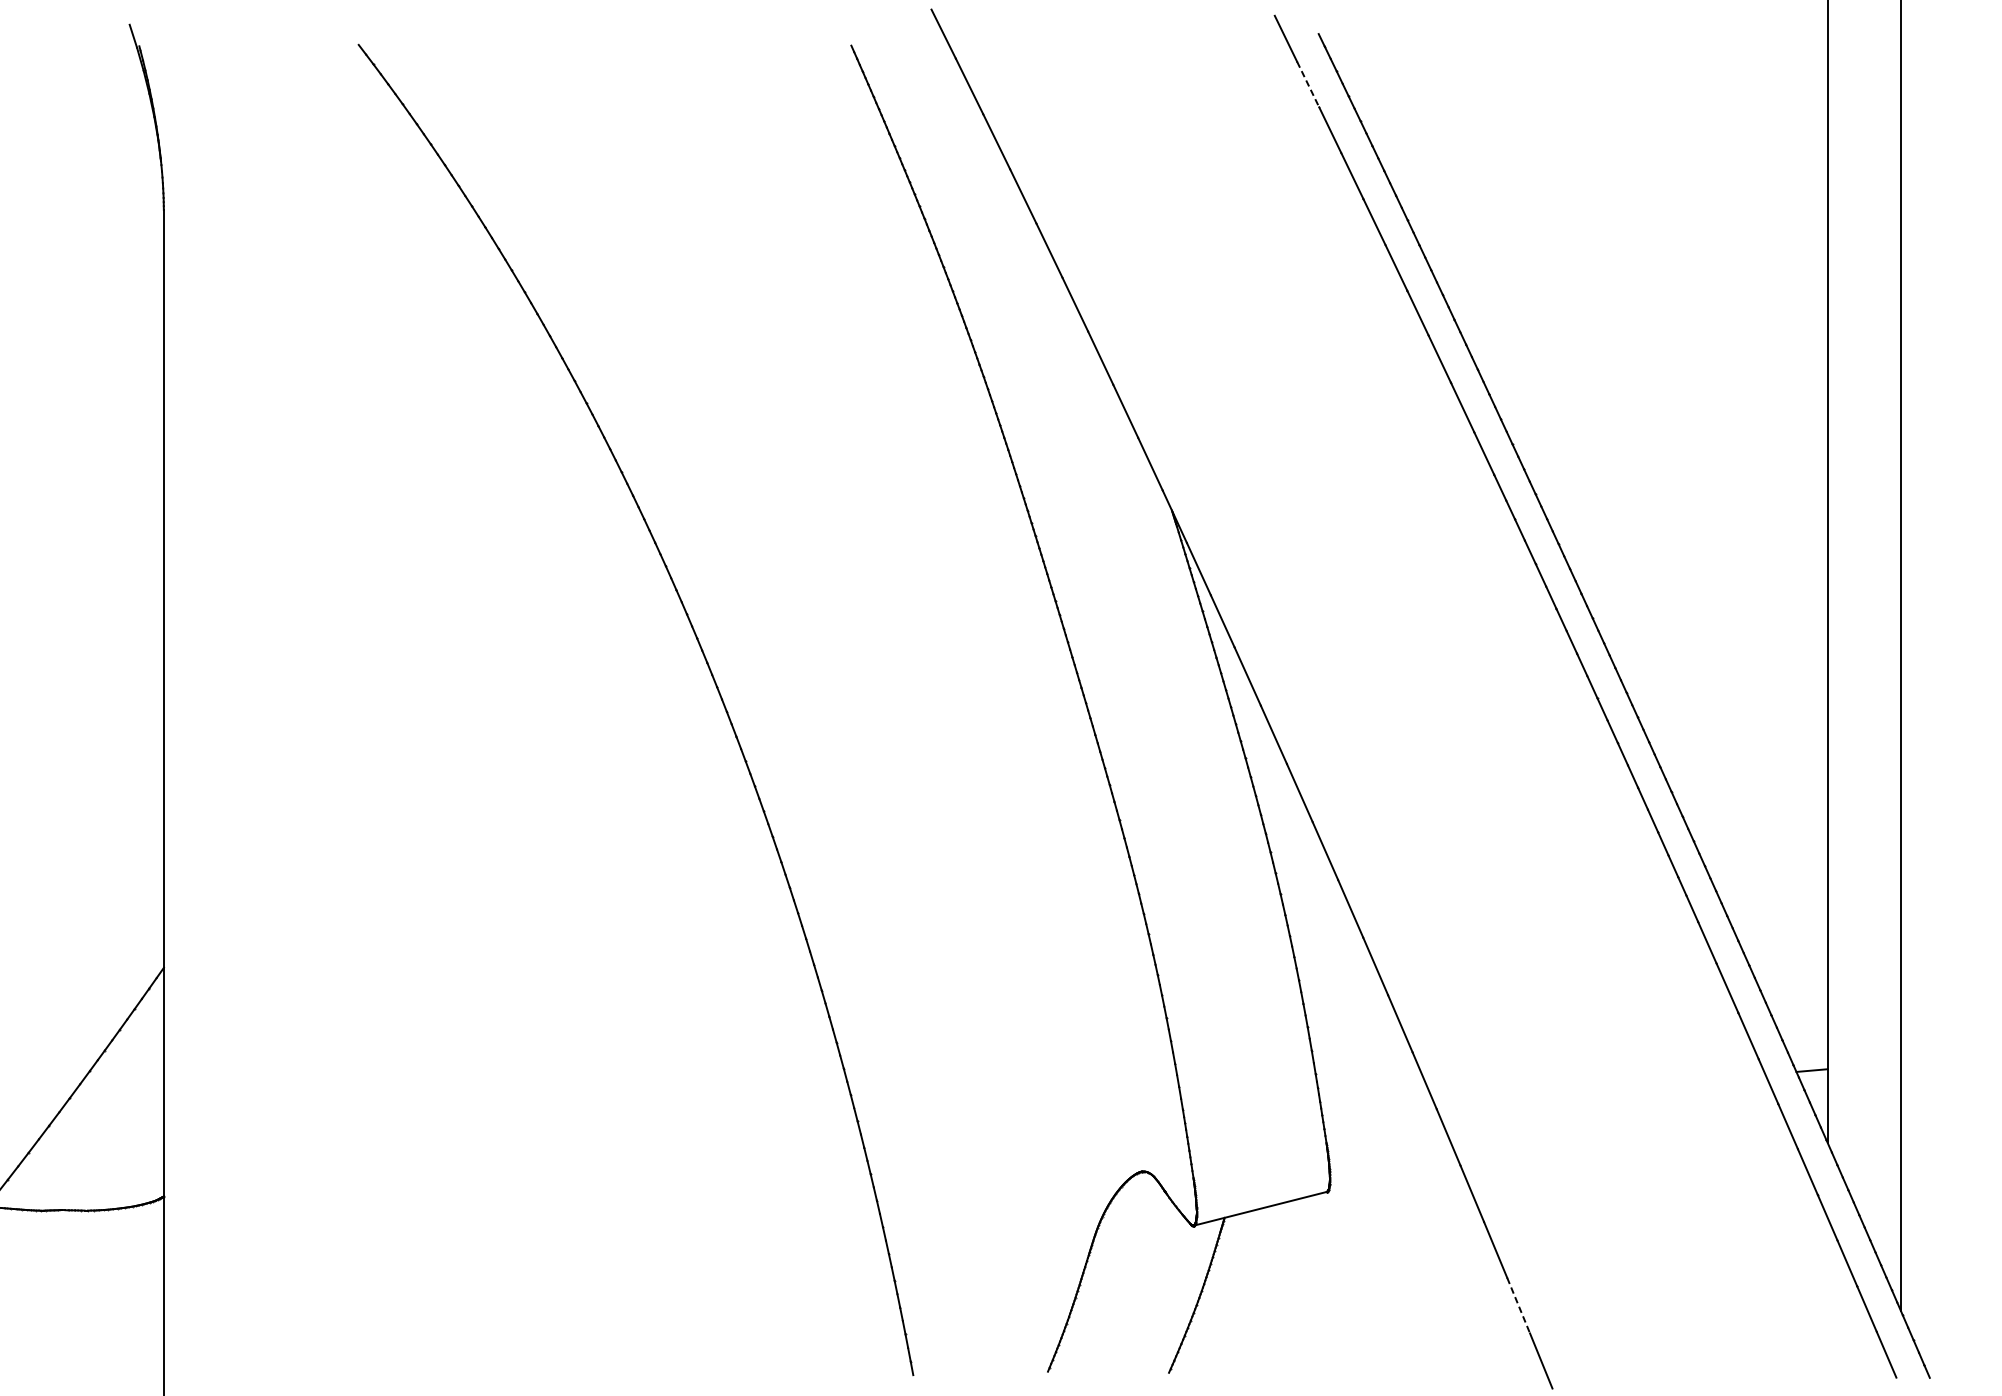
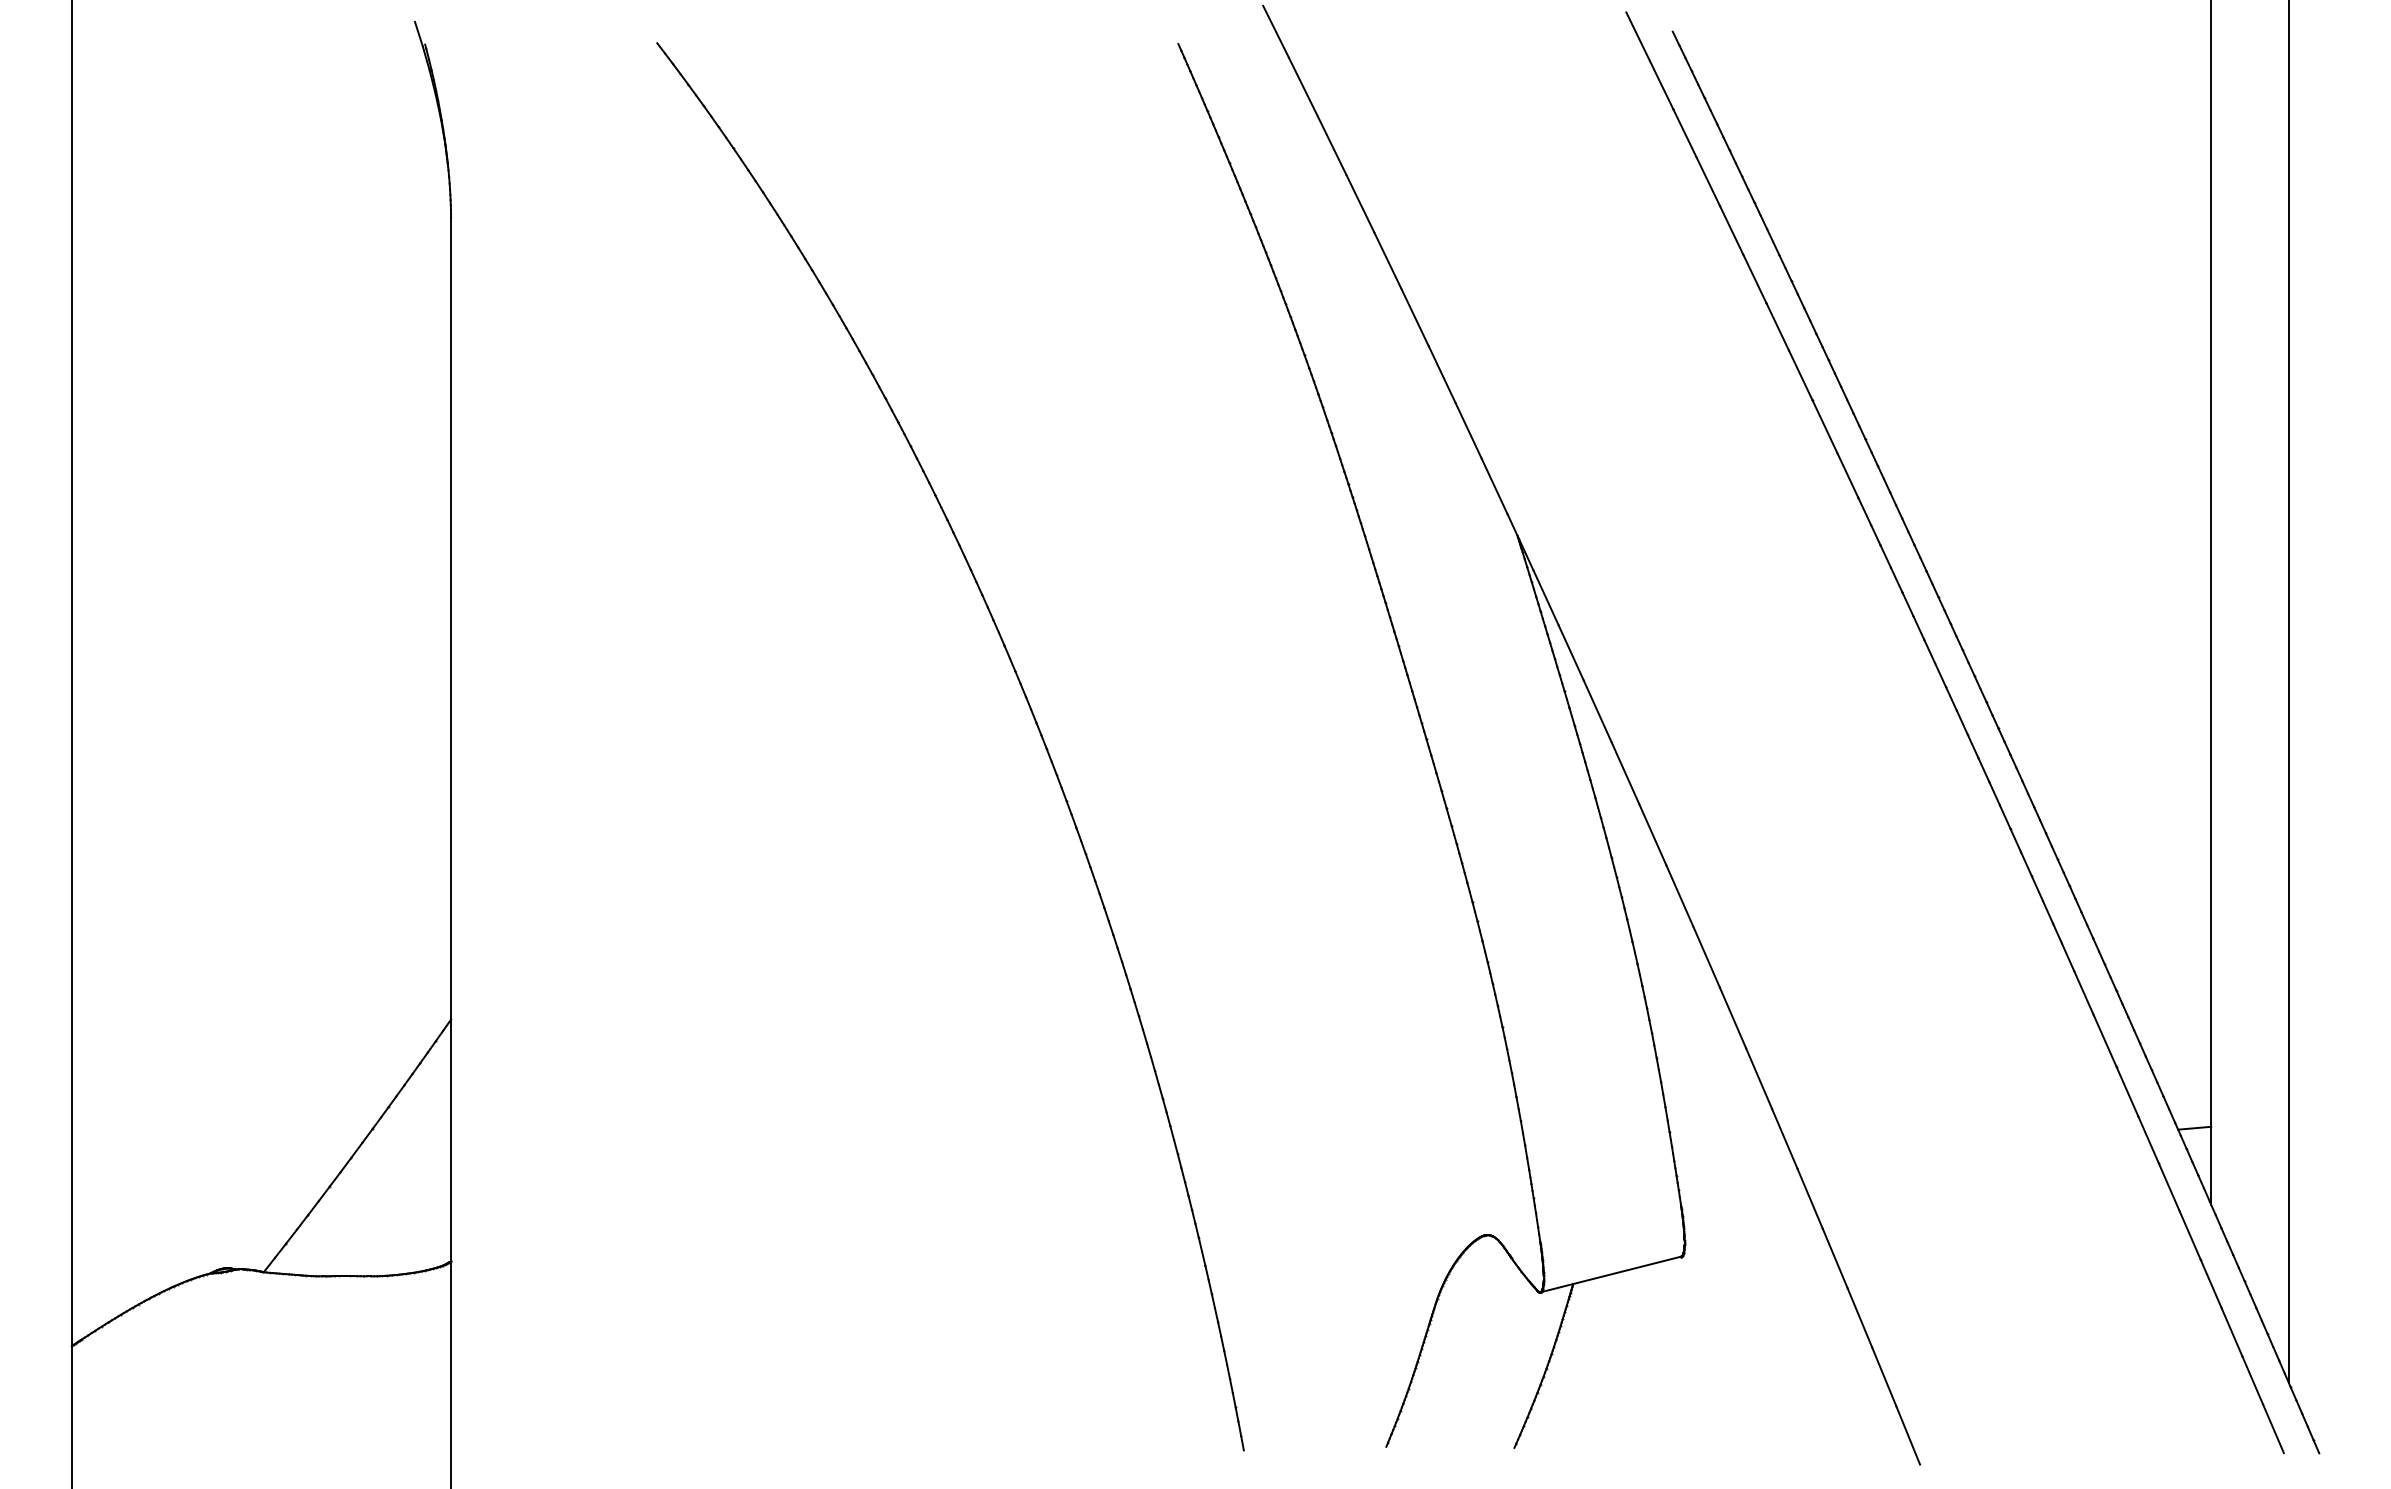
line: (1308, 84) -> (1661, 85), dashed -> solid
line: (1518, 1305) -> (1884, 1376), dashed -> solid

